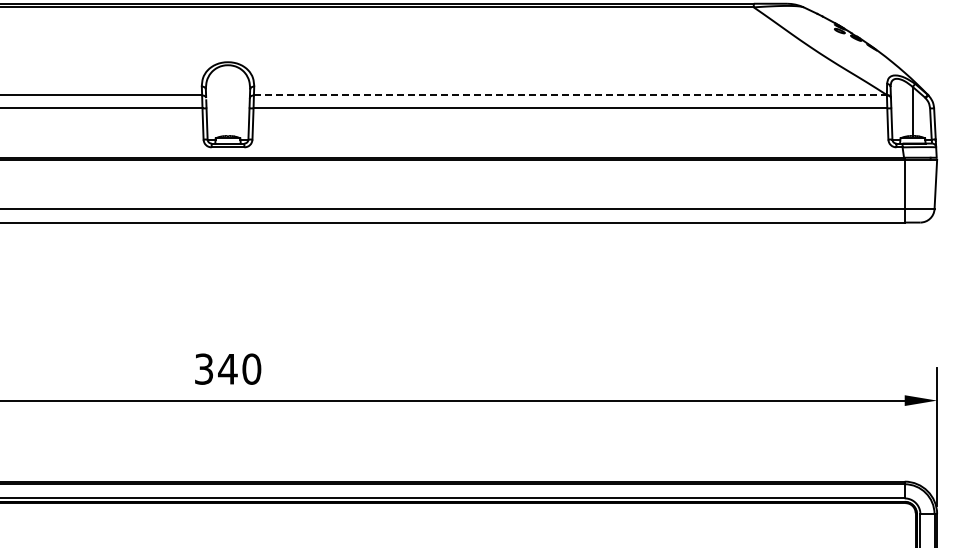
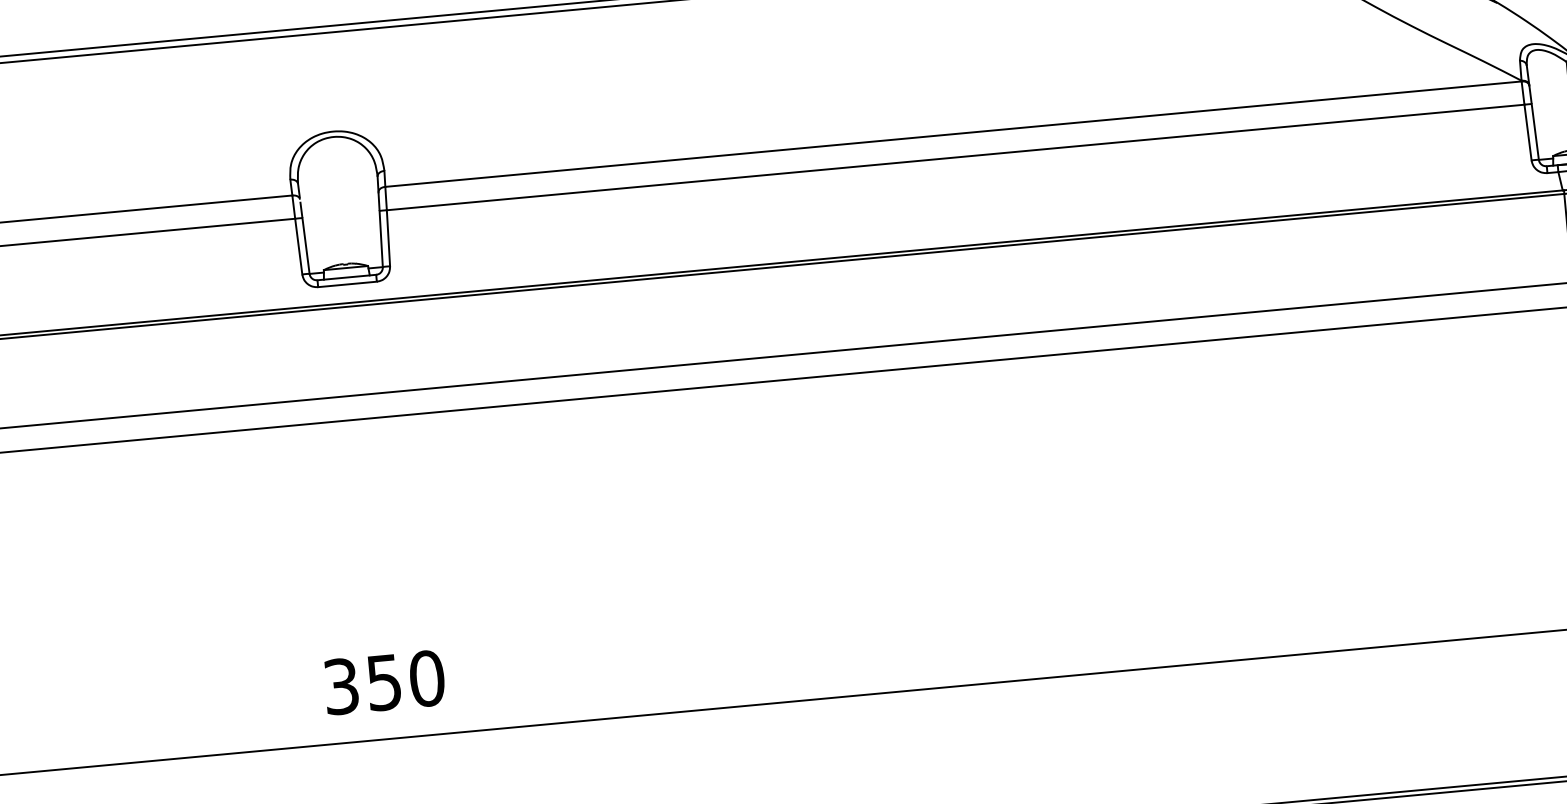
line: (570, 95) -> (953, 134), dashed -> solid
text: (227, 369) -> (383, 683), 340 -> 350

